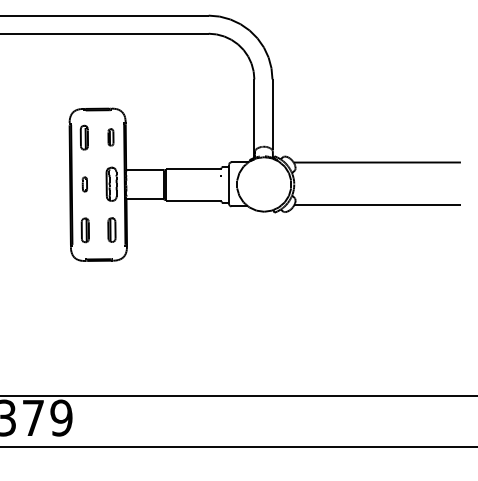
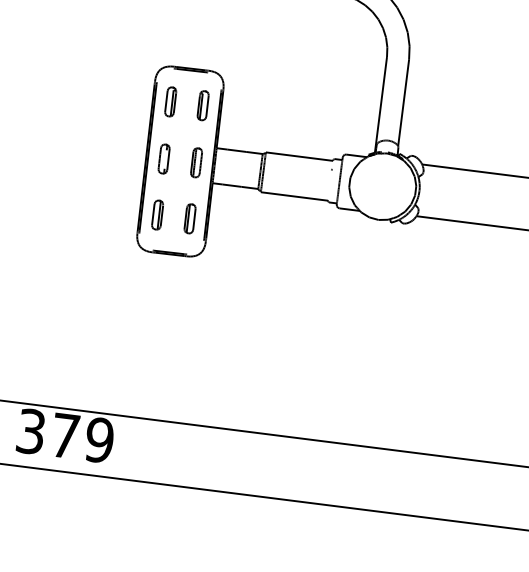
part: (110, 137) -> (202, 105), size x1.43
part: (110, 183) -> (195, 161), size x0.71
part: (84, 184) -> (163, 159), size x1.67

